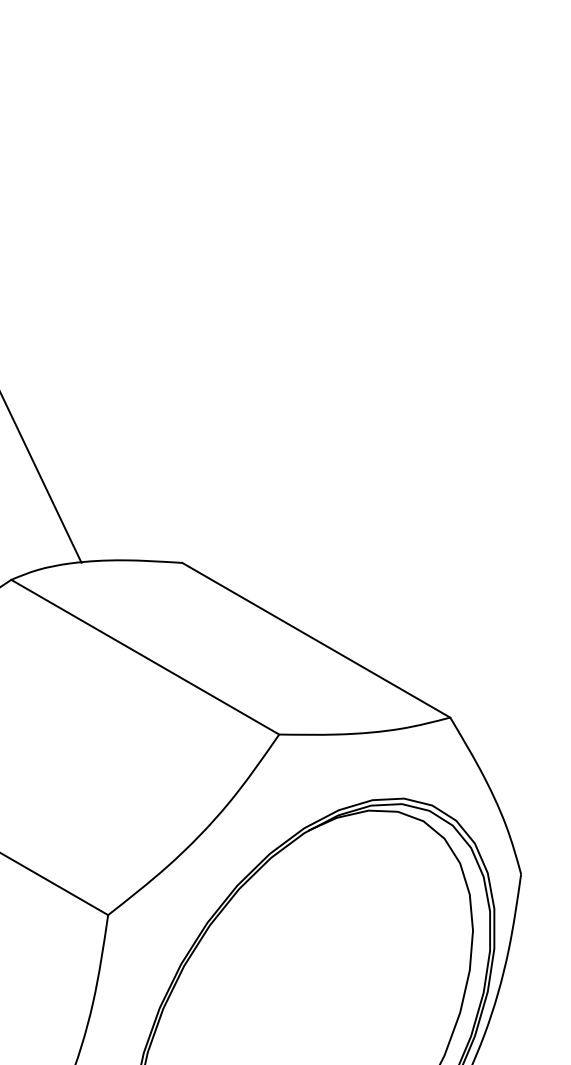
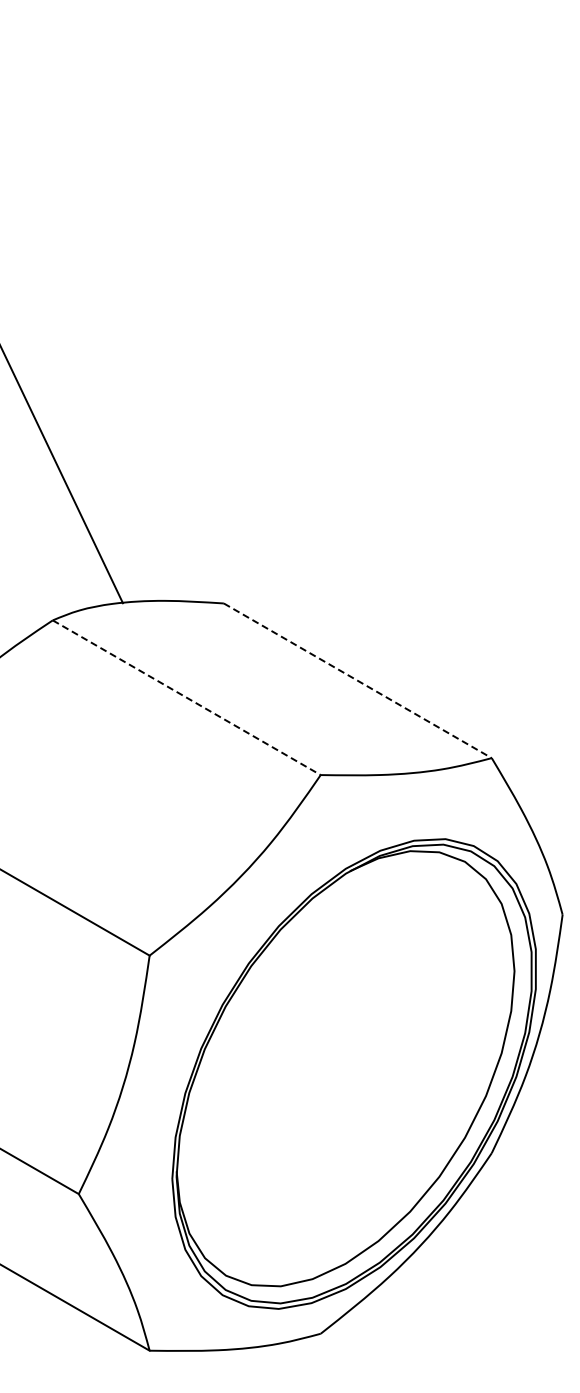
line: (316, 639) -> (357, 680), solid -> dashed
line: (145, 656) -> (186, 697), solid -> dashed

